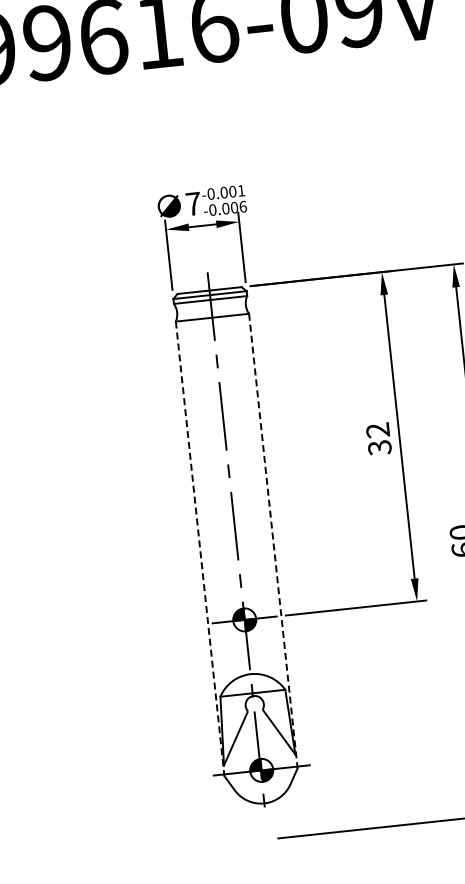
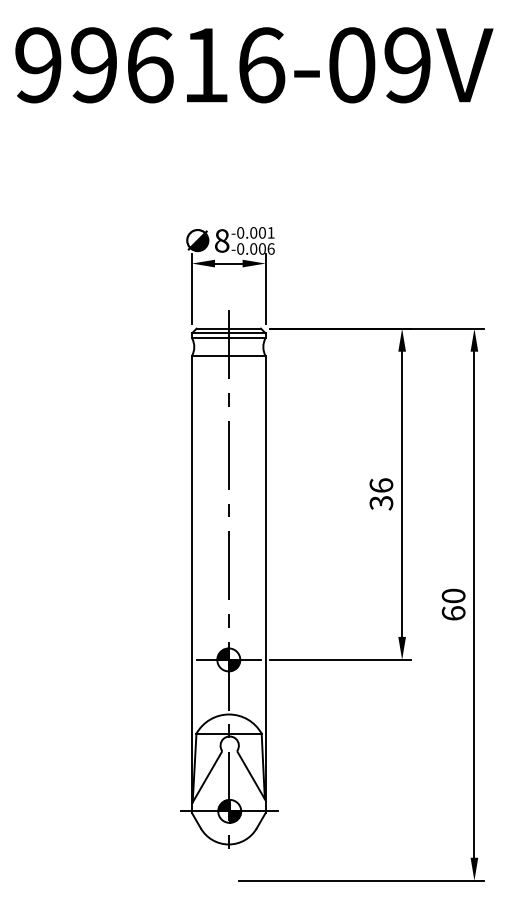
text: (193, 203) -> (222, 240), 7 -> 8
text: (378, 430) -> (381, 485), 32 -> 36
line: (273, 541) -> (265, 584), dashed -> solid
line: (200, 548) -> (192, 584), dashed -> solid

